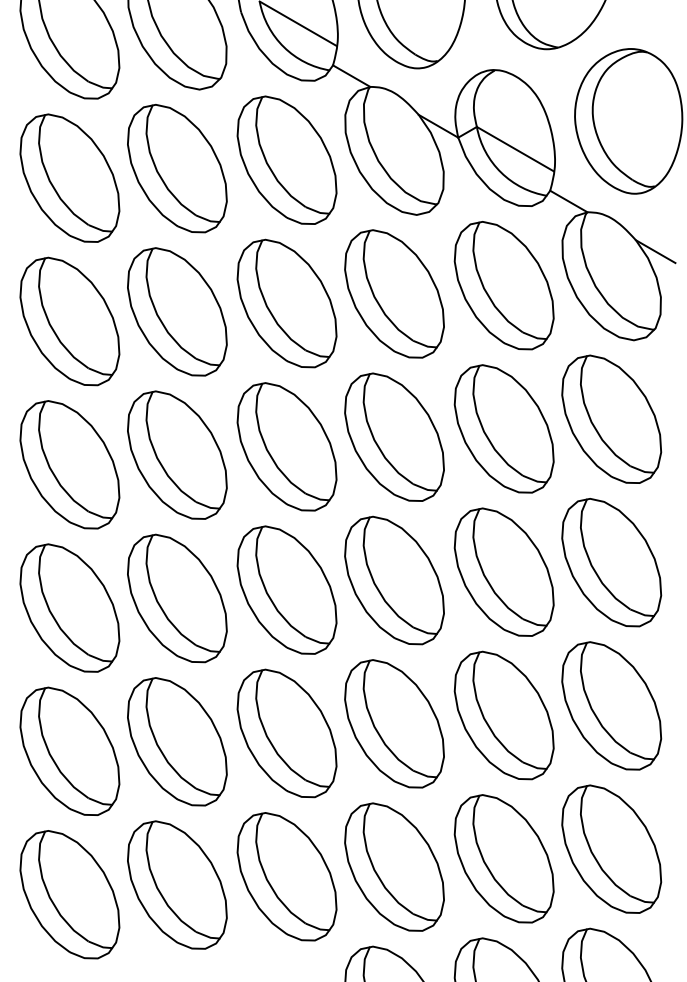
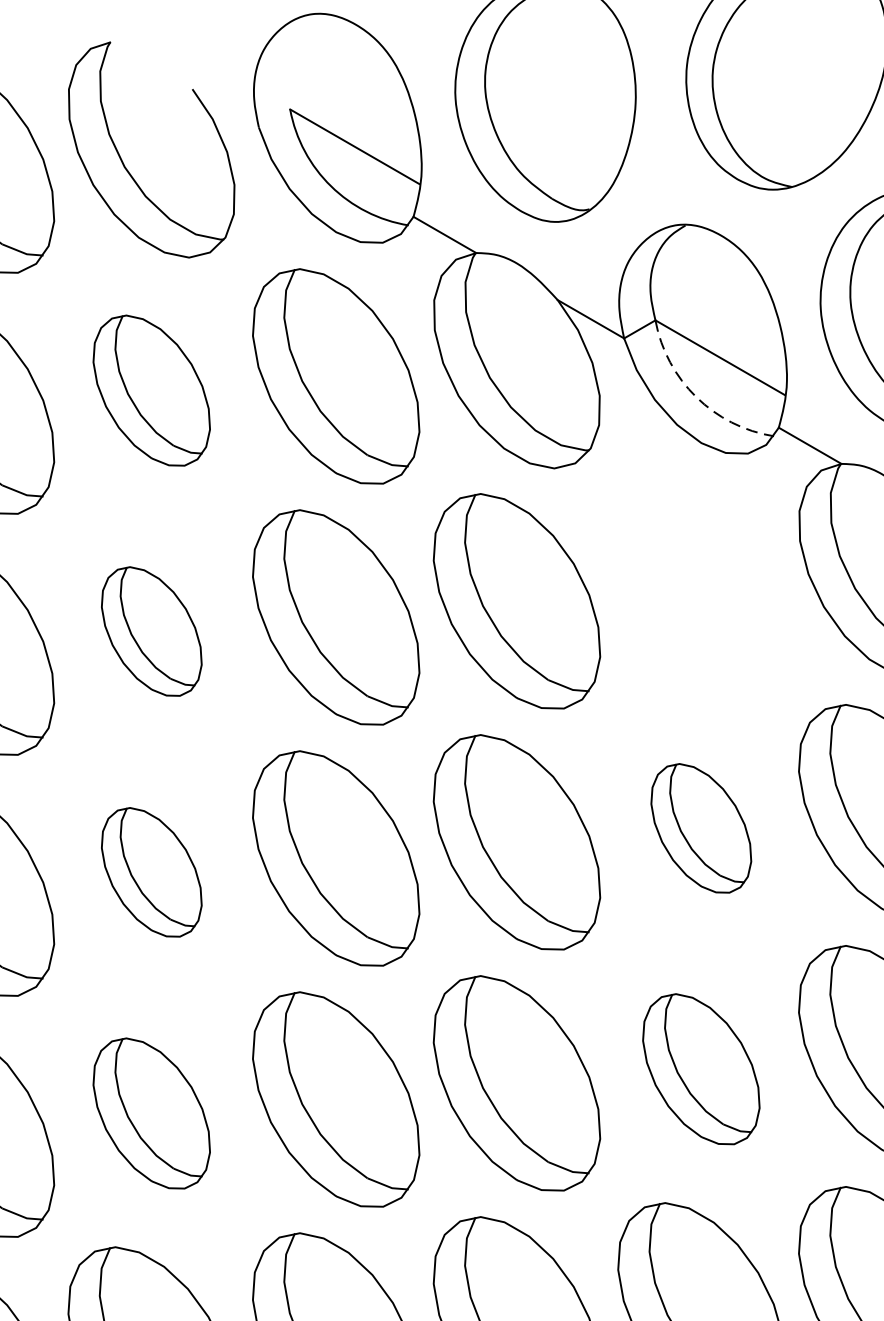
part: (177, 168) -> (151, 390), size x0.7
arc: (501, 172) -> (696, 396), solid -> dashed
part: (503, 285) -> (700, 587), removed
part: (177, 311) -> (151, 630), size x0.6
part: (503, 428) -> (700, 827), size x0.6
part: (177, 454) -> (151, 871), size x0.6
part: (503, 571) -> (700, 1068), size x0.7
part: (177, 598) -> (151, 1113), size x0.7

